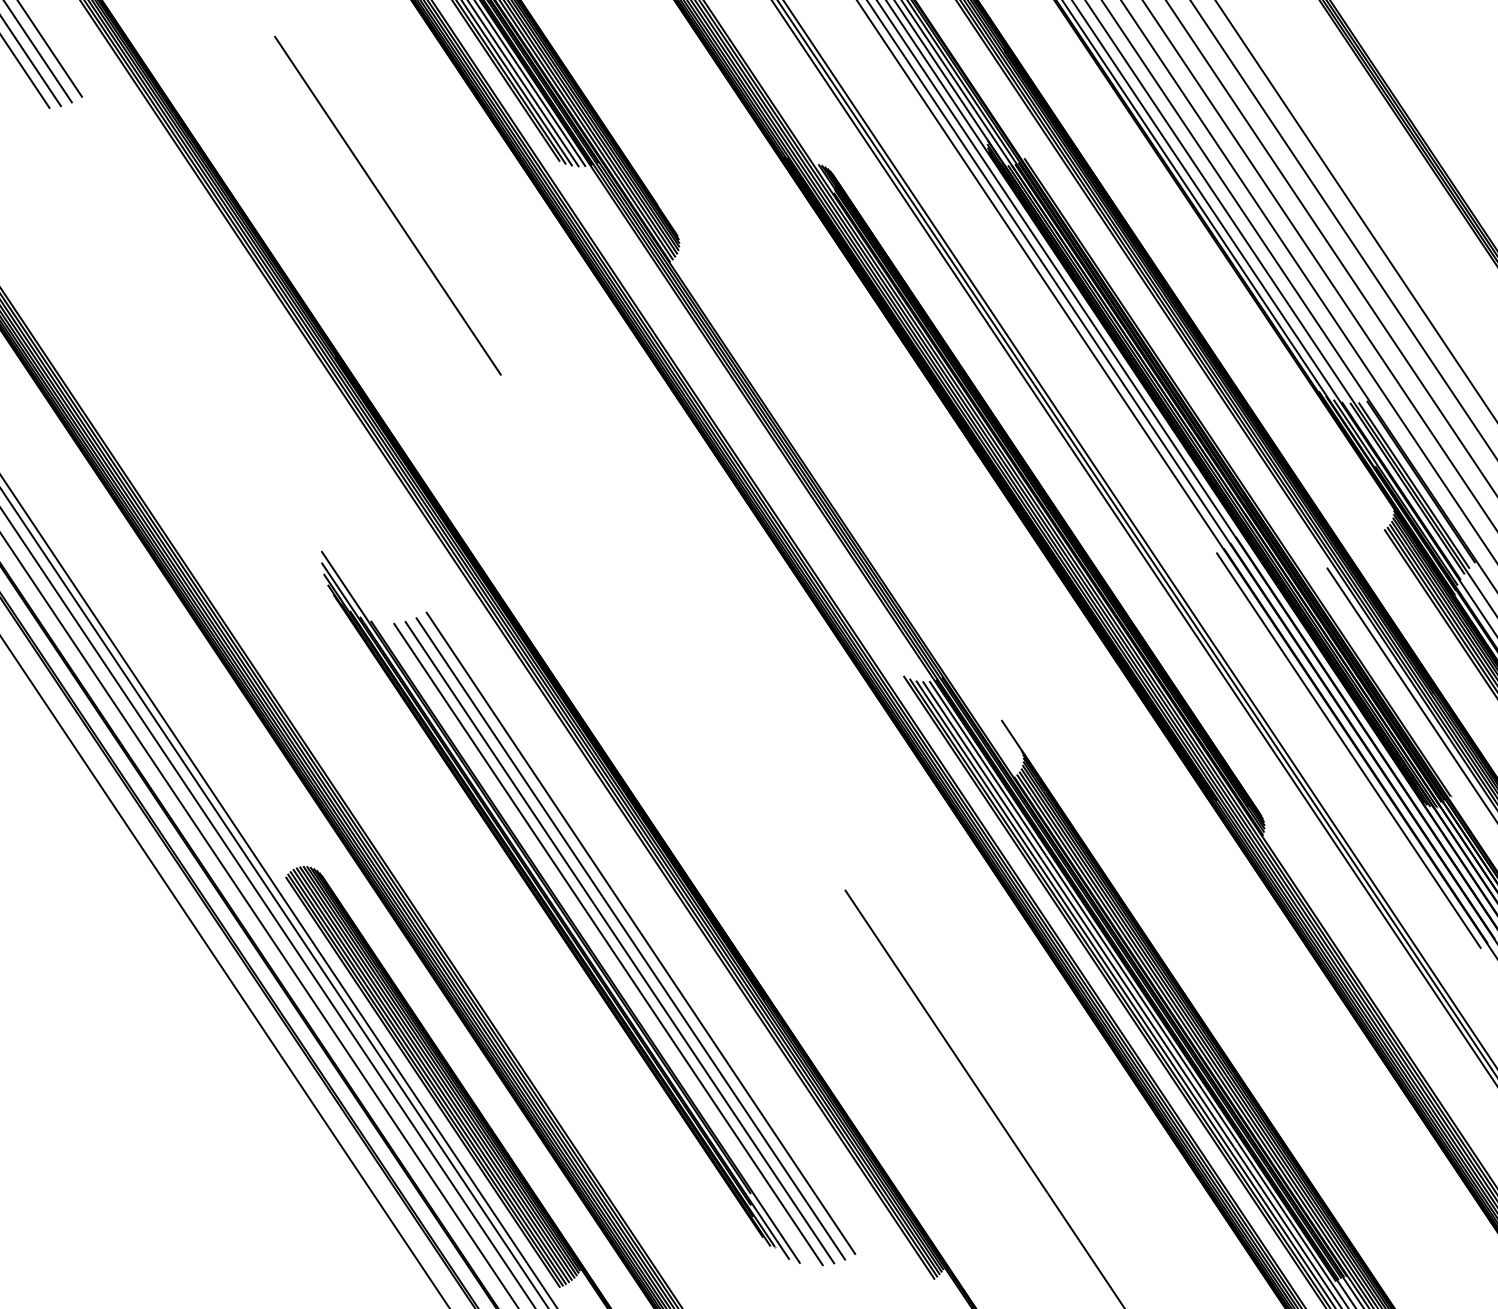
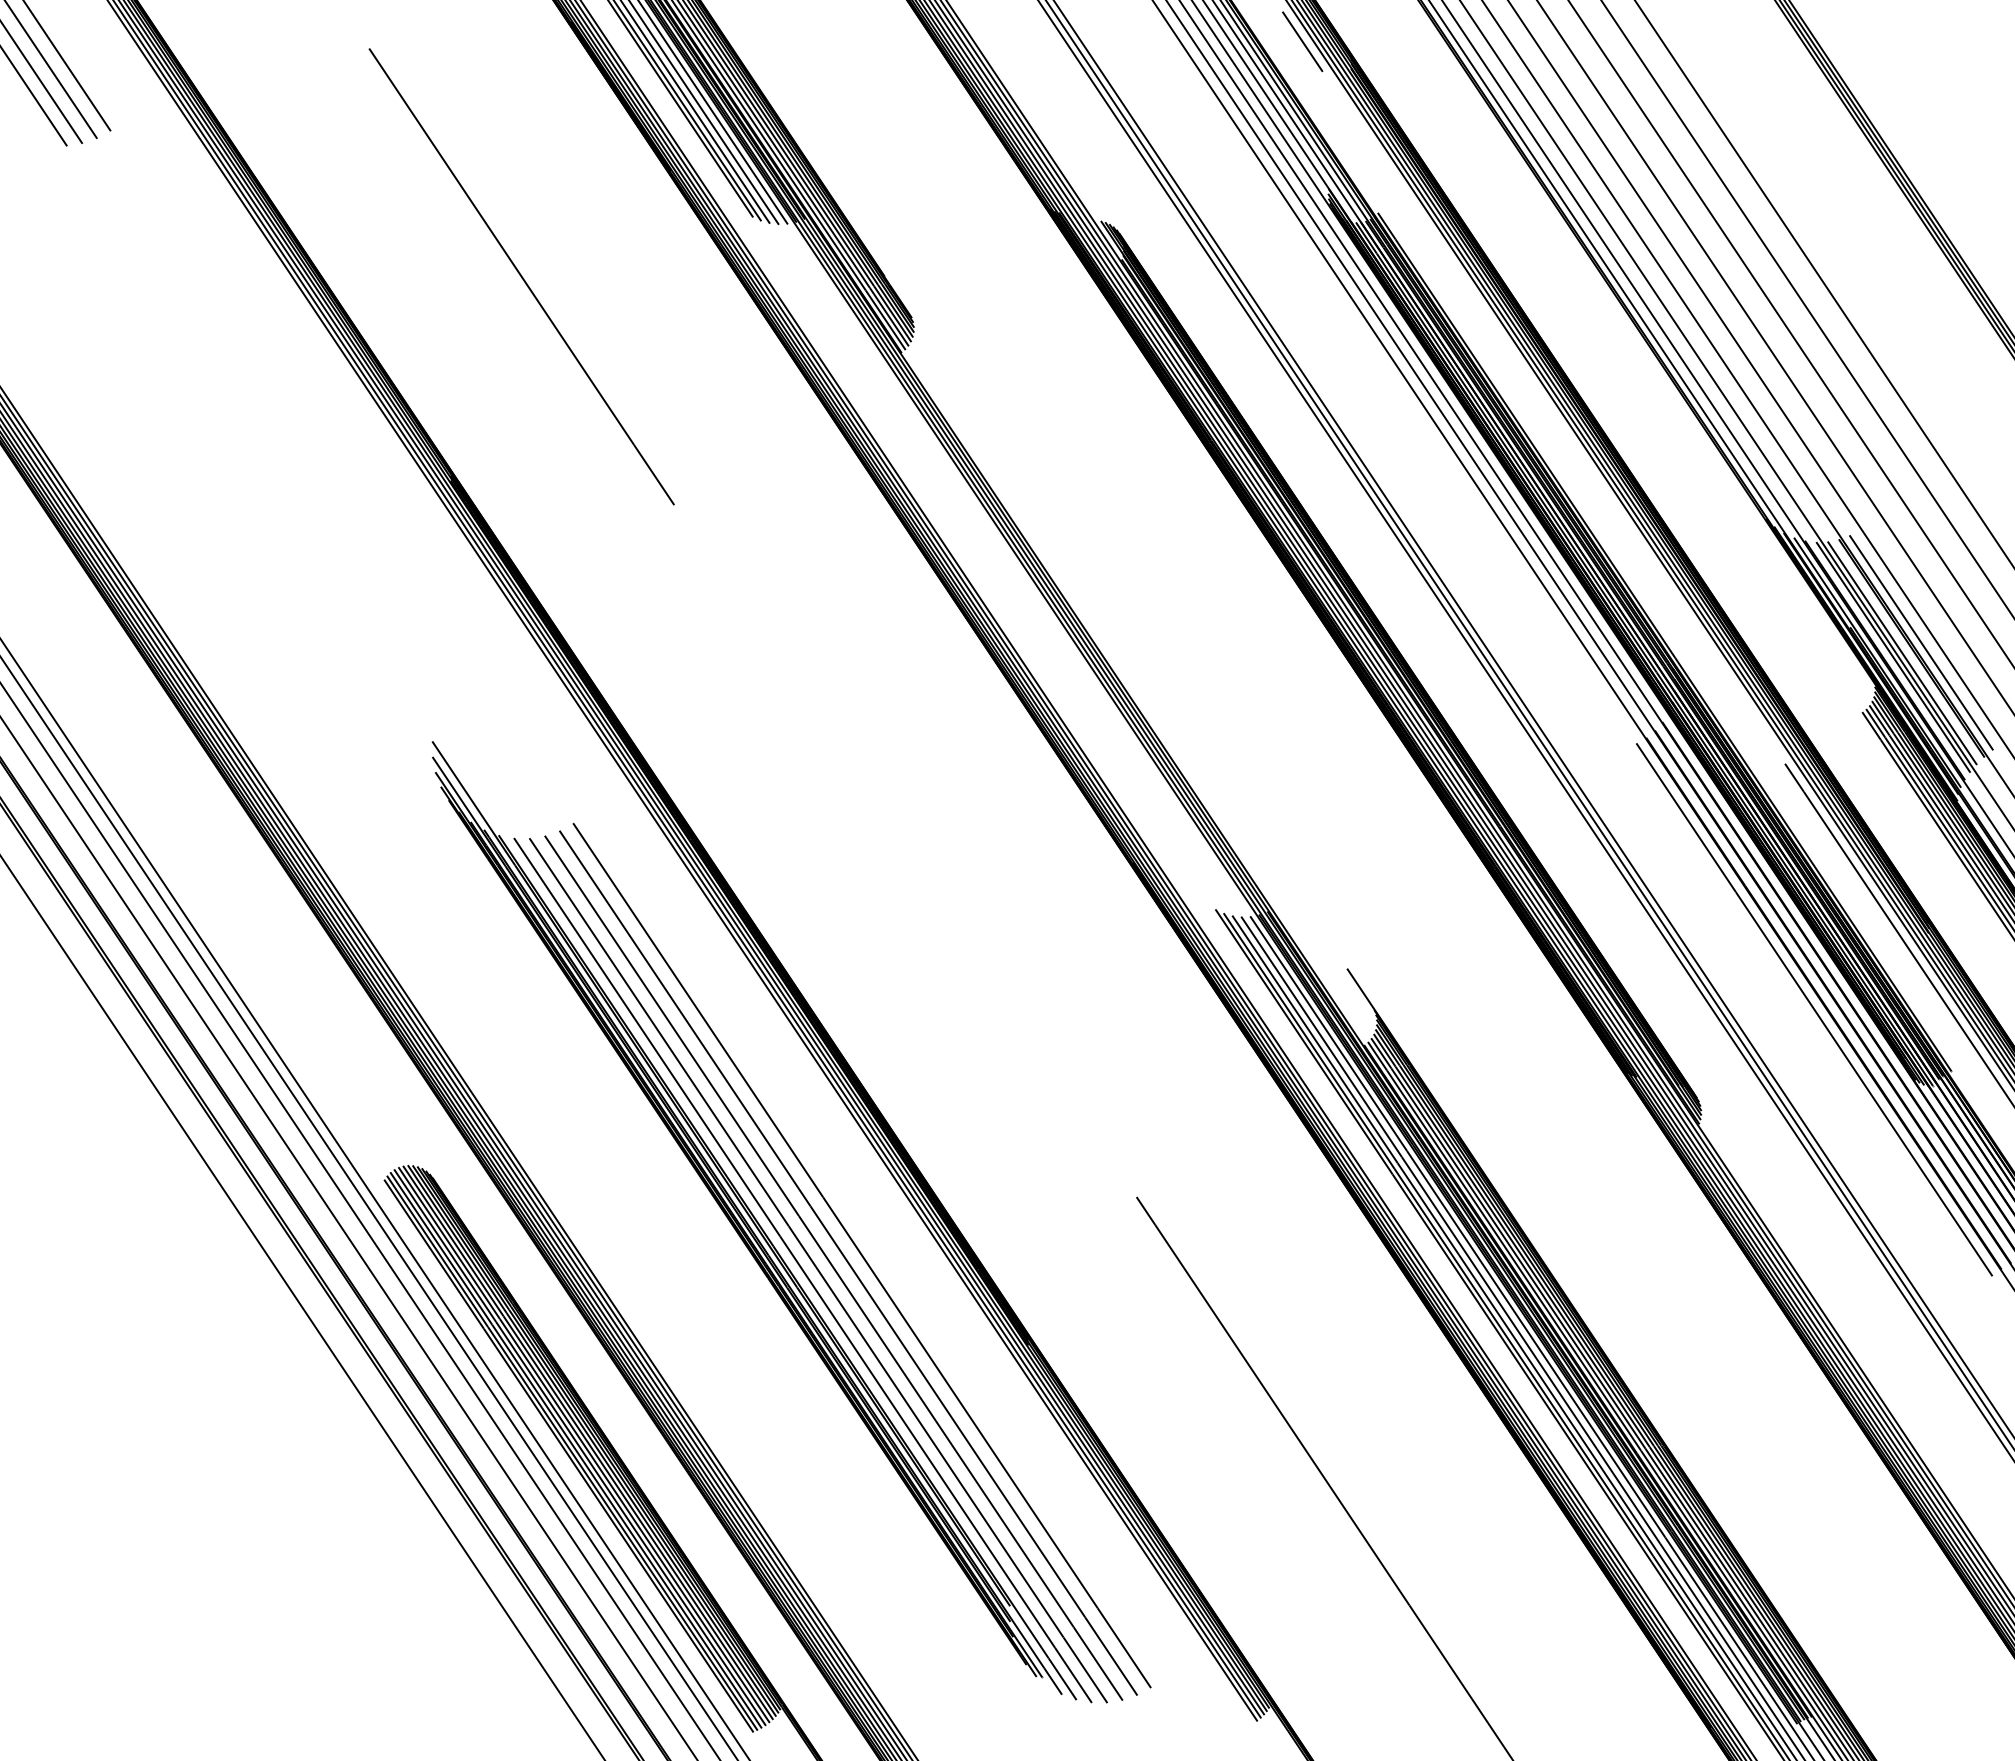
line: (968, 30) -> (1302, 41), added
line: (1428, 477) -> (1921, 642), added
line: (596, 944) -> (802, 1270), added

